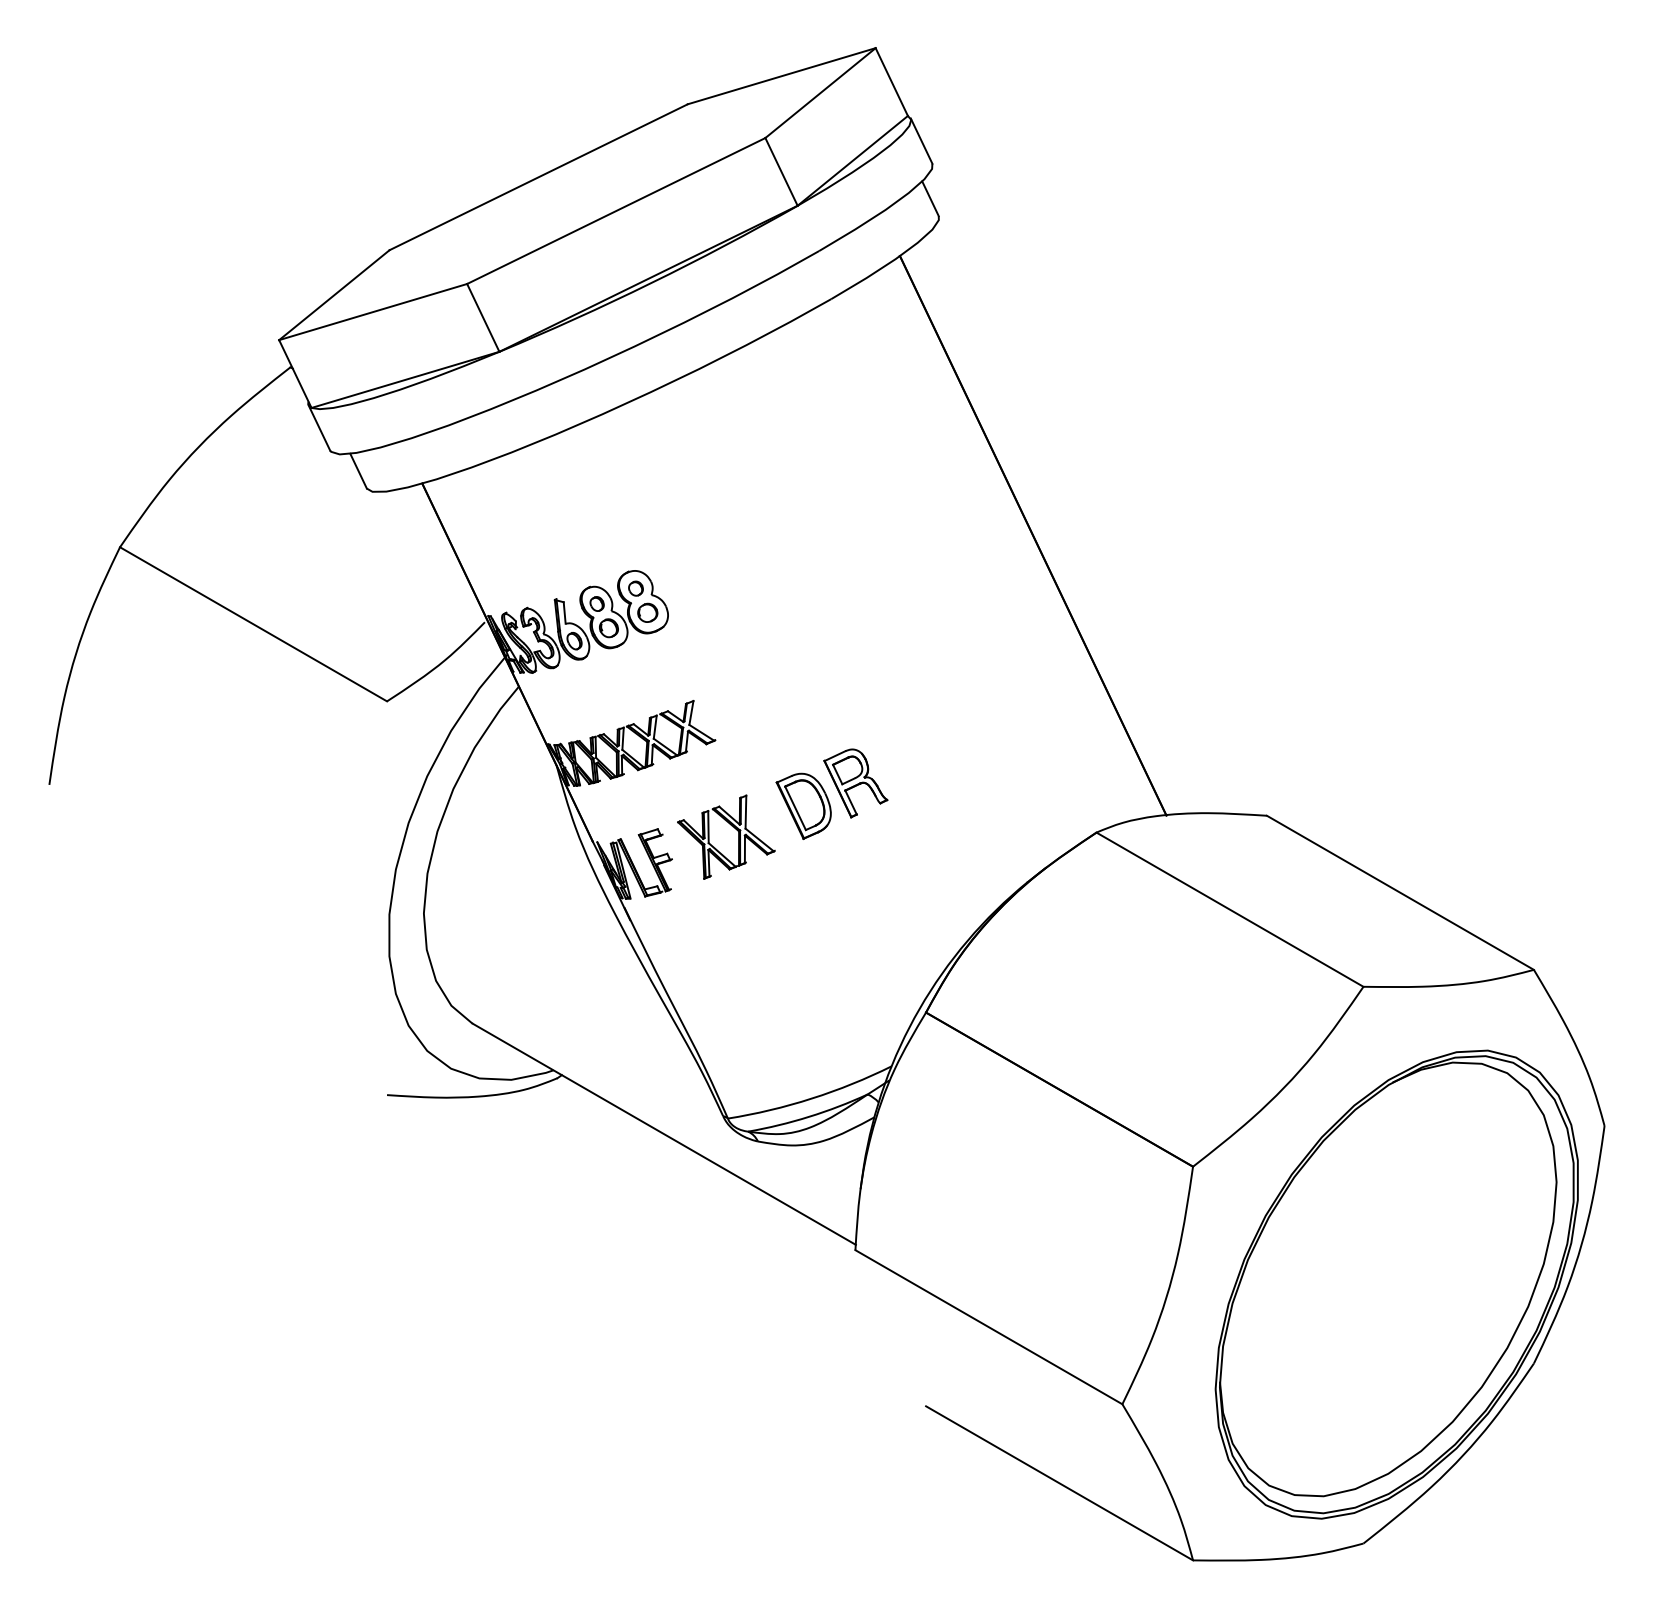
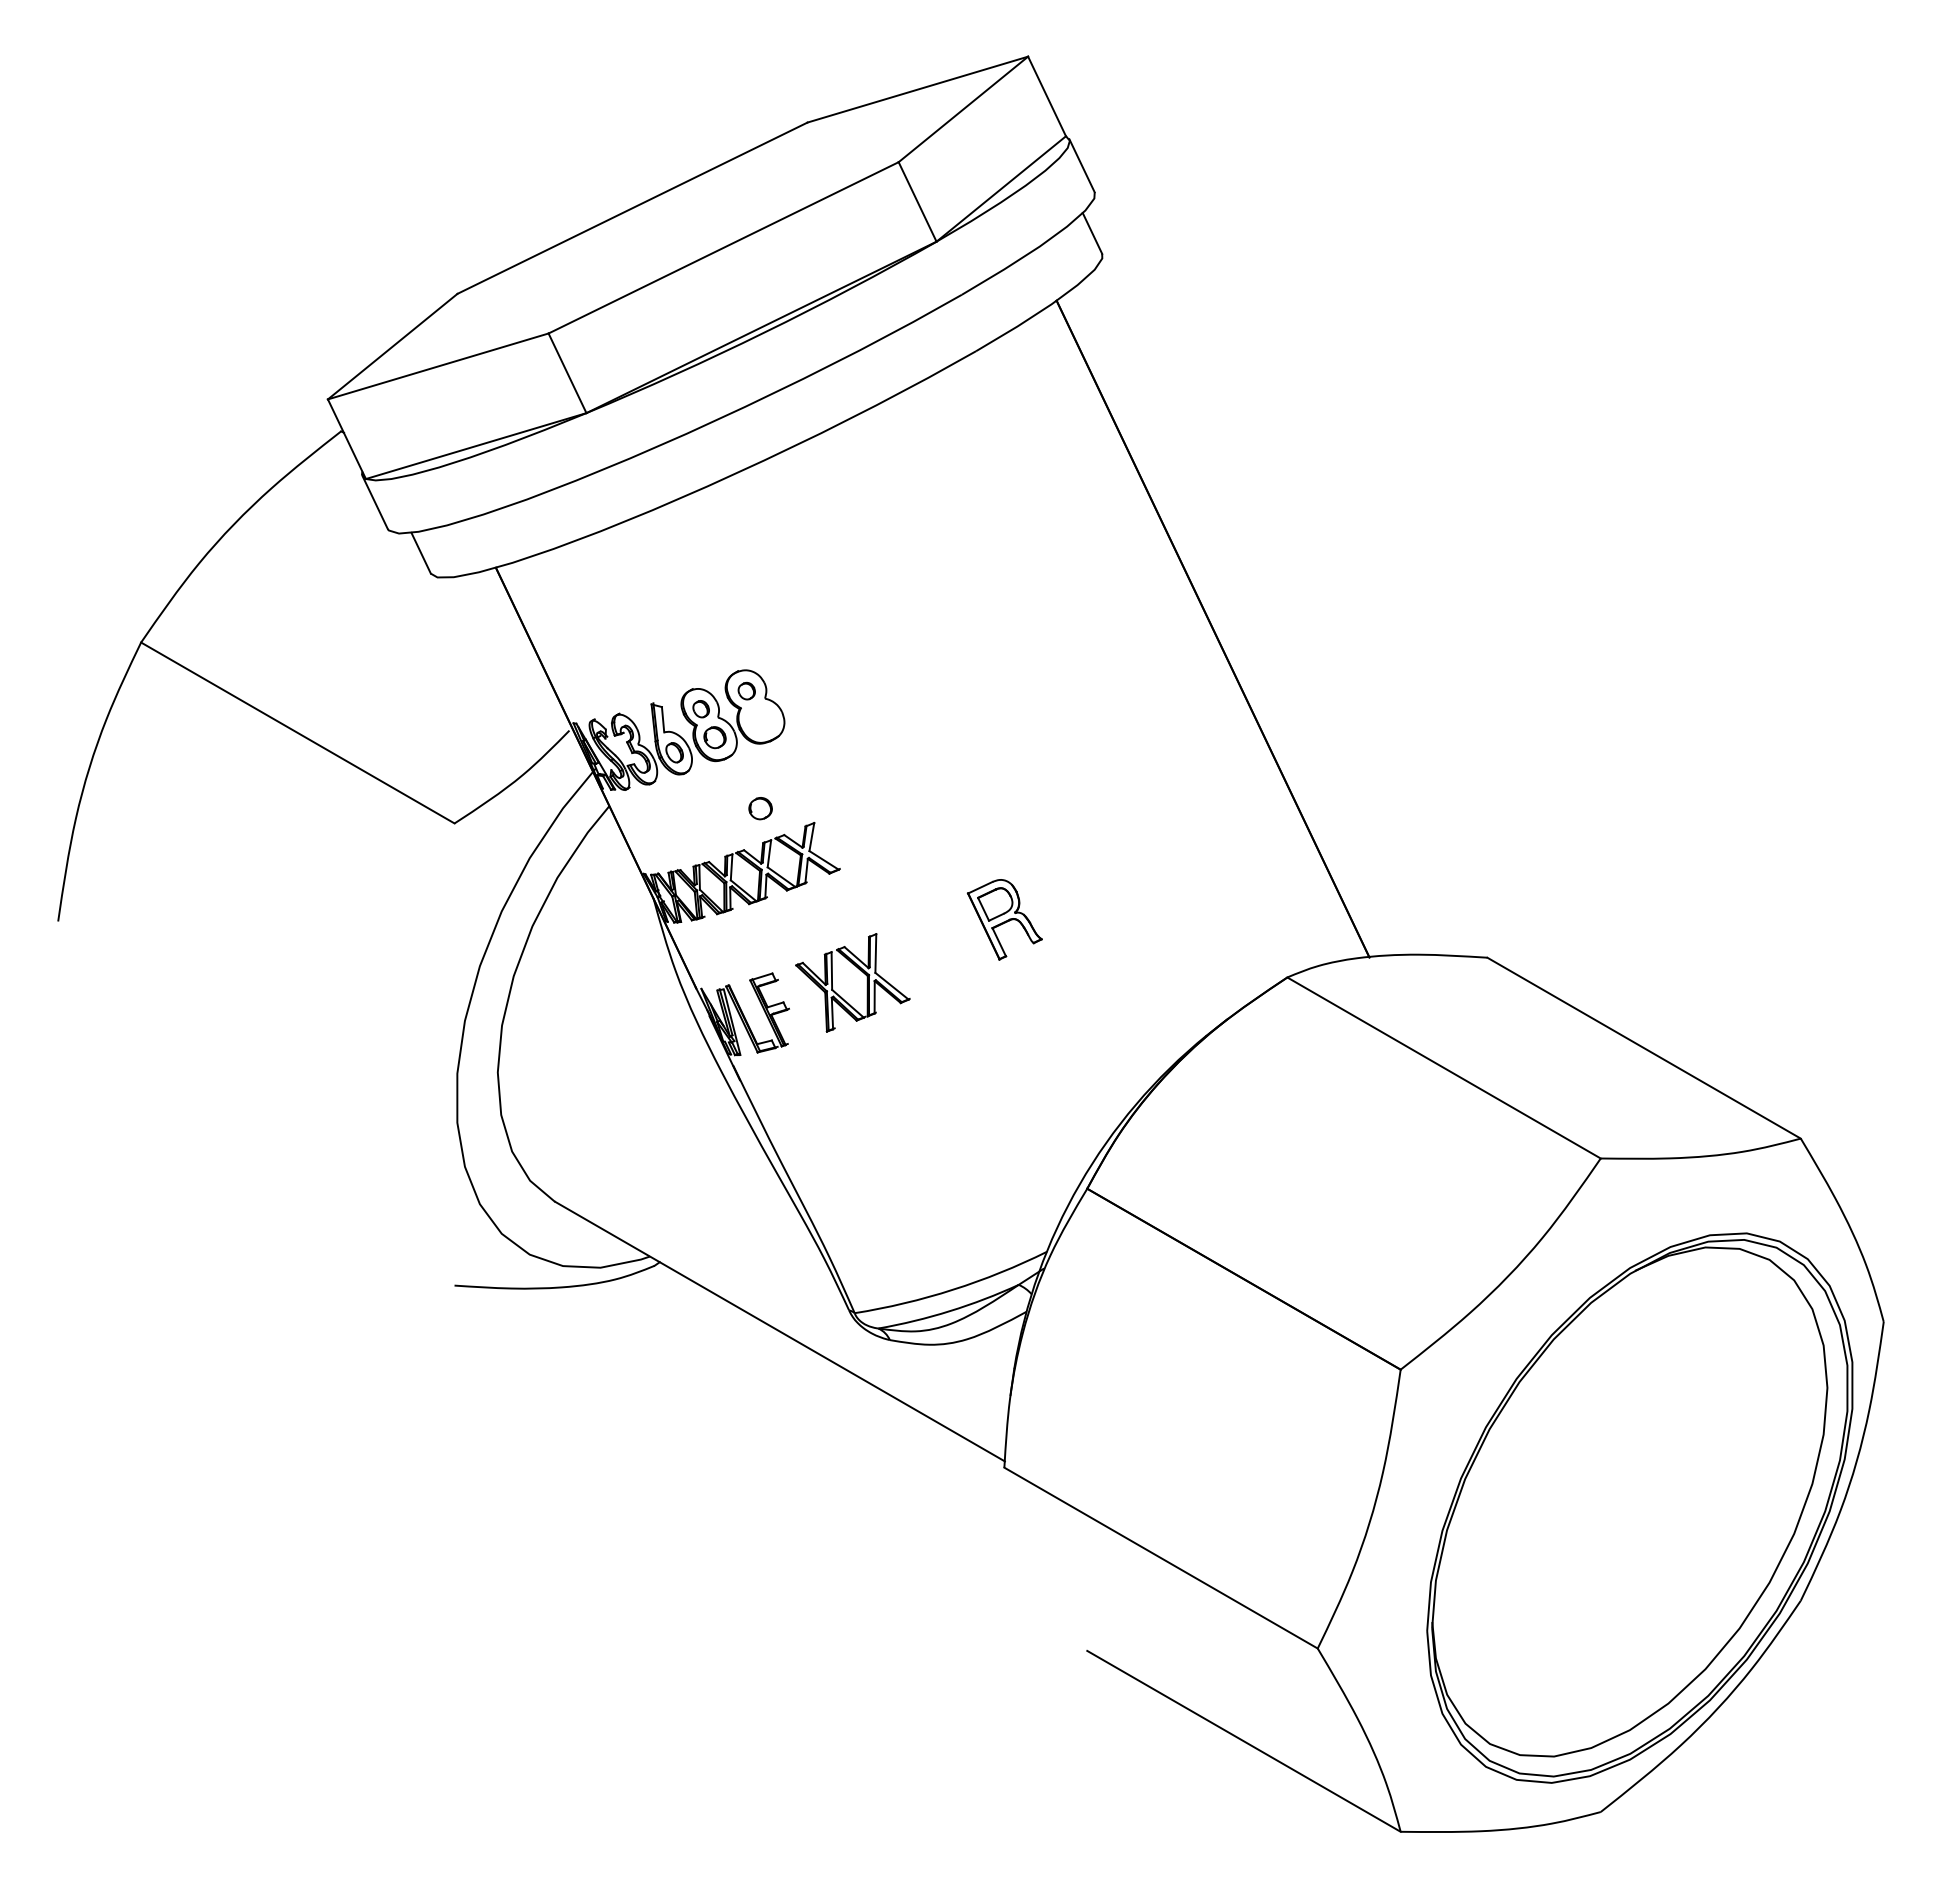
part: (647, 612) -> (760, 808), moved
part: (803, 806) -> (943, 946), removed

